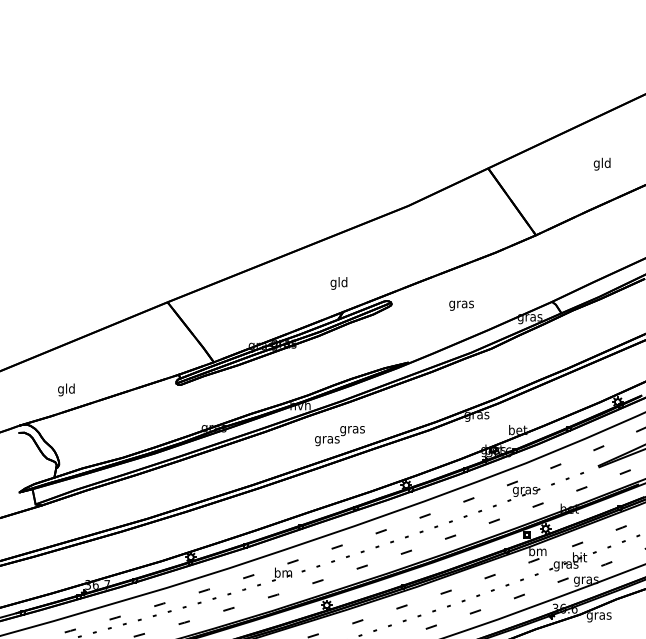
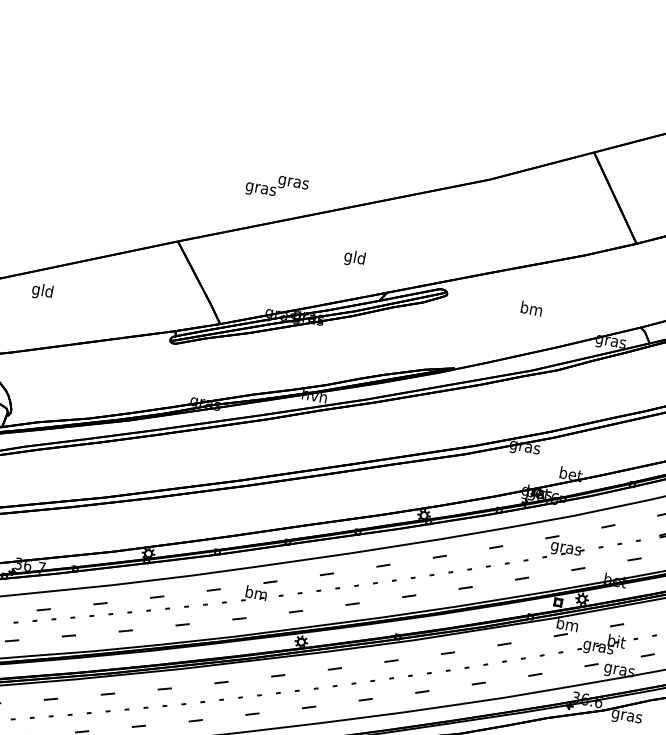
text: (338, 283) -> (354, 258), moved
text: (461, 304) -> (531, 310), gras -> bm
text: (66, 389) -> (42, 291), moved
text: (339, 436) -> (276, 187), moved

